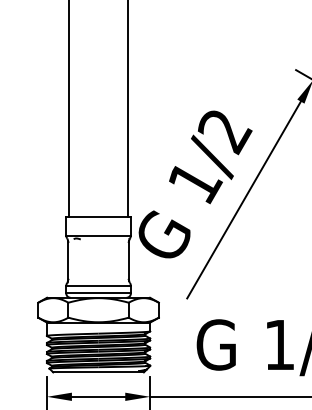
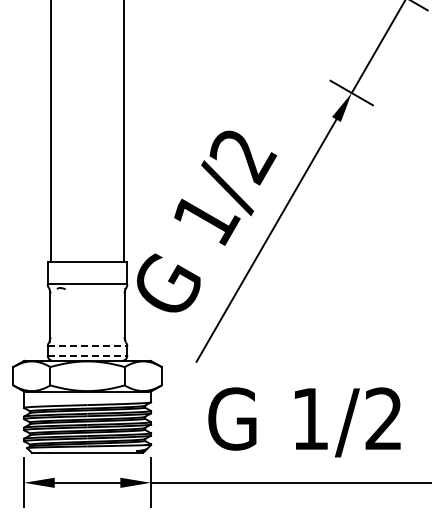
line: (98, 286) -> (87, 346), solid -> dashed
line: (98, 293) -> (87, 355), solid -> dashed

